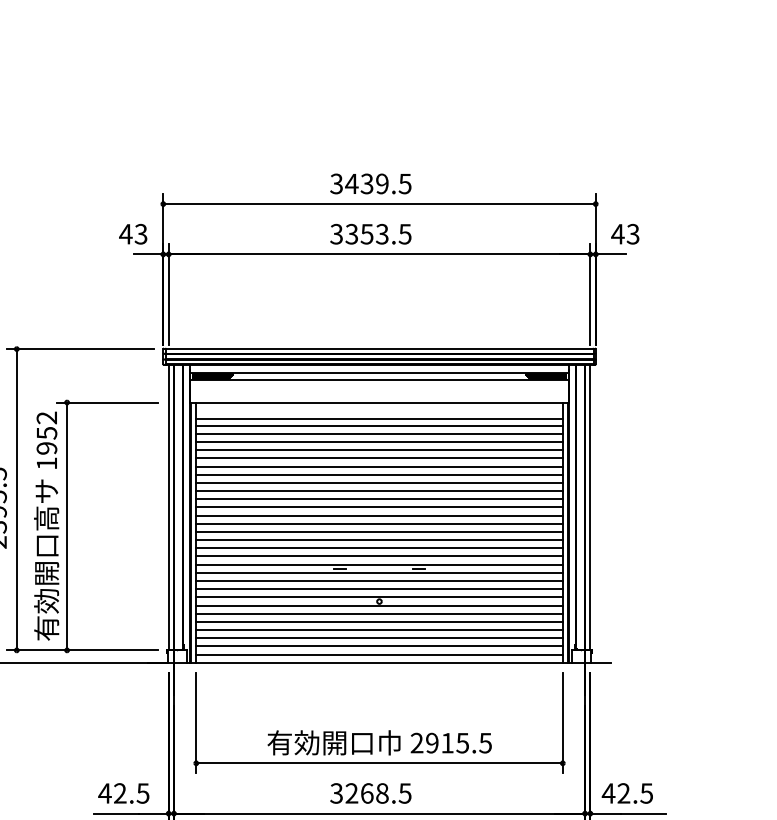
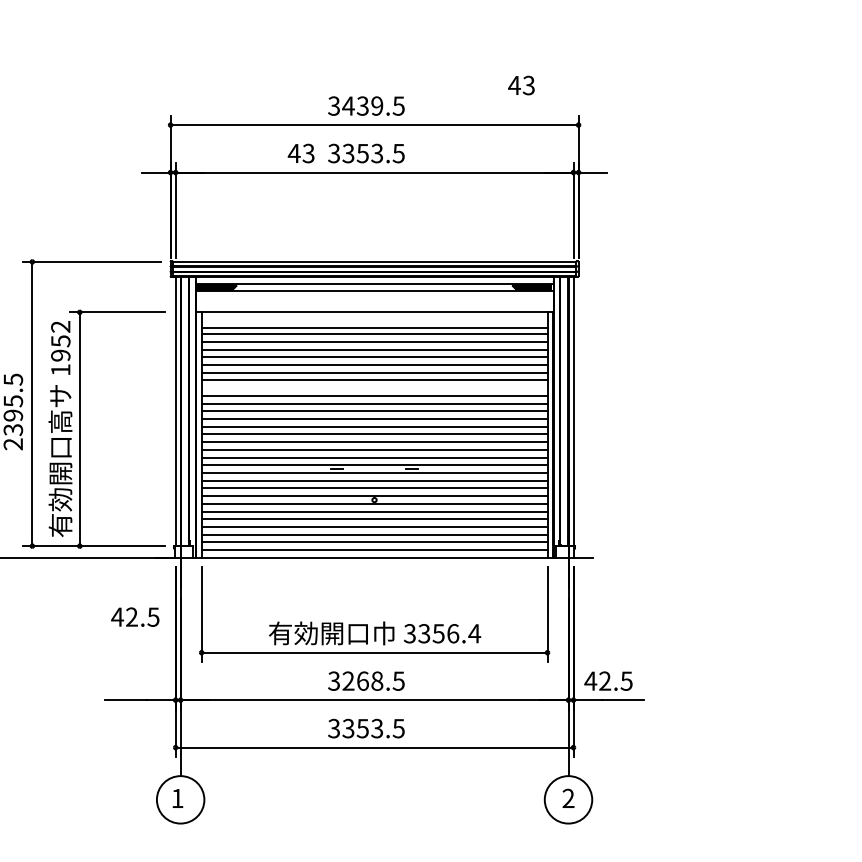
text: (132, 234) -> (300, 153), moved
text: (625, 234) -> (521, 85), moved
line: (379, 483) -> (374, 388), removed
text: (451, 742) -> (442, 633), 2915.5 -> 3356.4
text: (124, 792) -> (135, 616), moved

